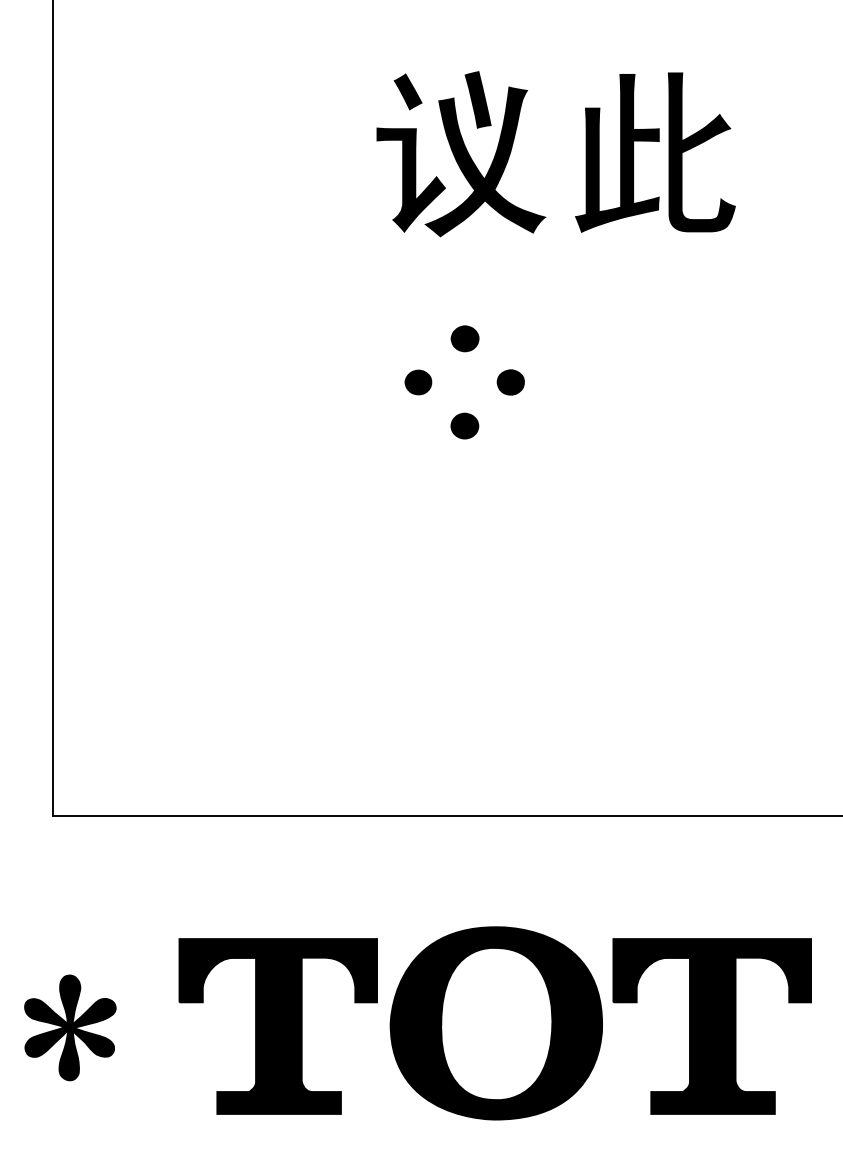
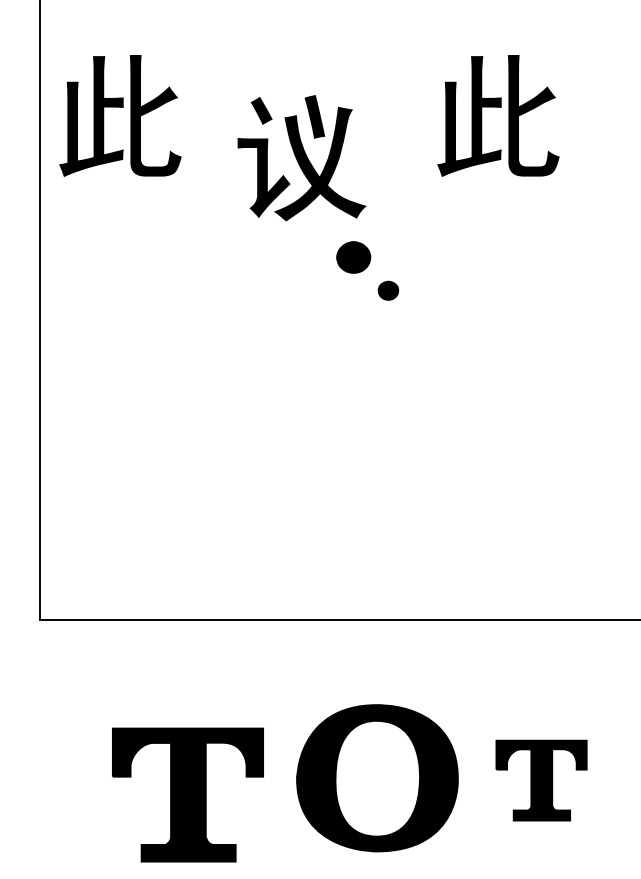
part: (158, 141) -> (120, 107), added
part: (461, 154) -> (302, 158), moved
part: (464, 338) -> (353, 257), size x1.6
fill: (418, 382) -> (318, 290), removed
fill: (464, 425) -> (353, 323), removed
part: (277, 1026) -> (187, 795), moved
part: (711, 1026) -> (541, 780), size x0.6
part: (70, 1027) -> (53, 781), removed

